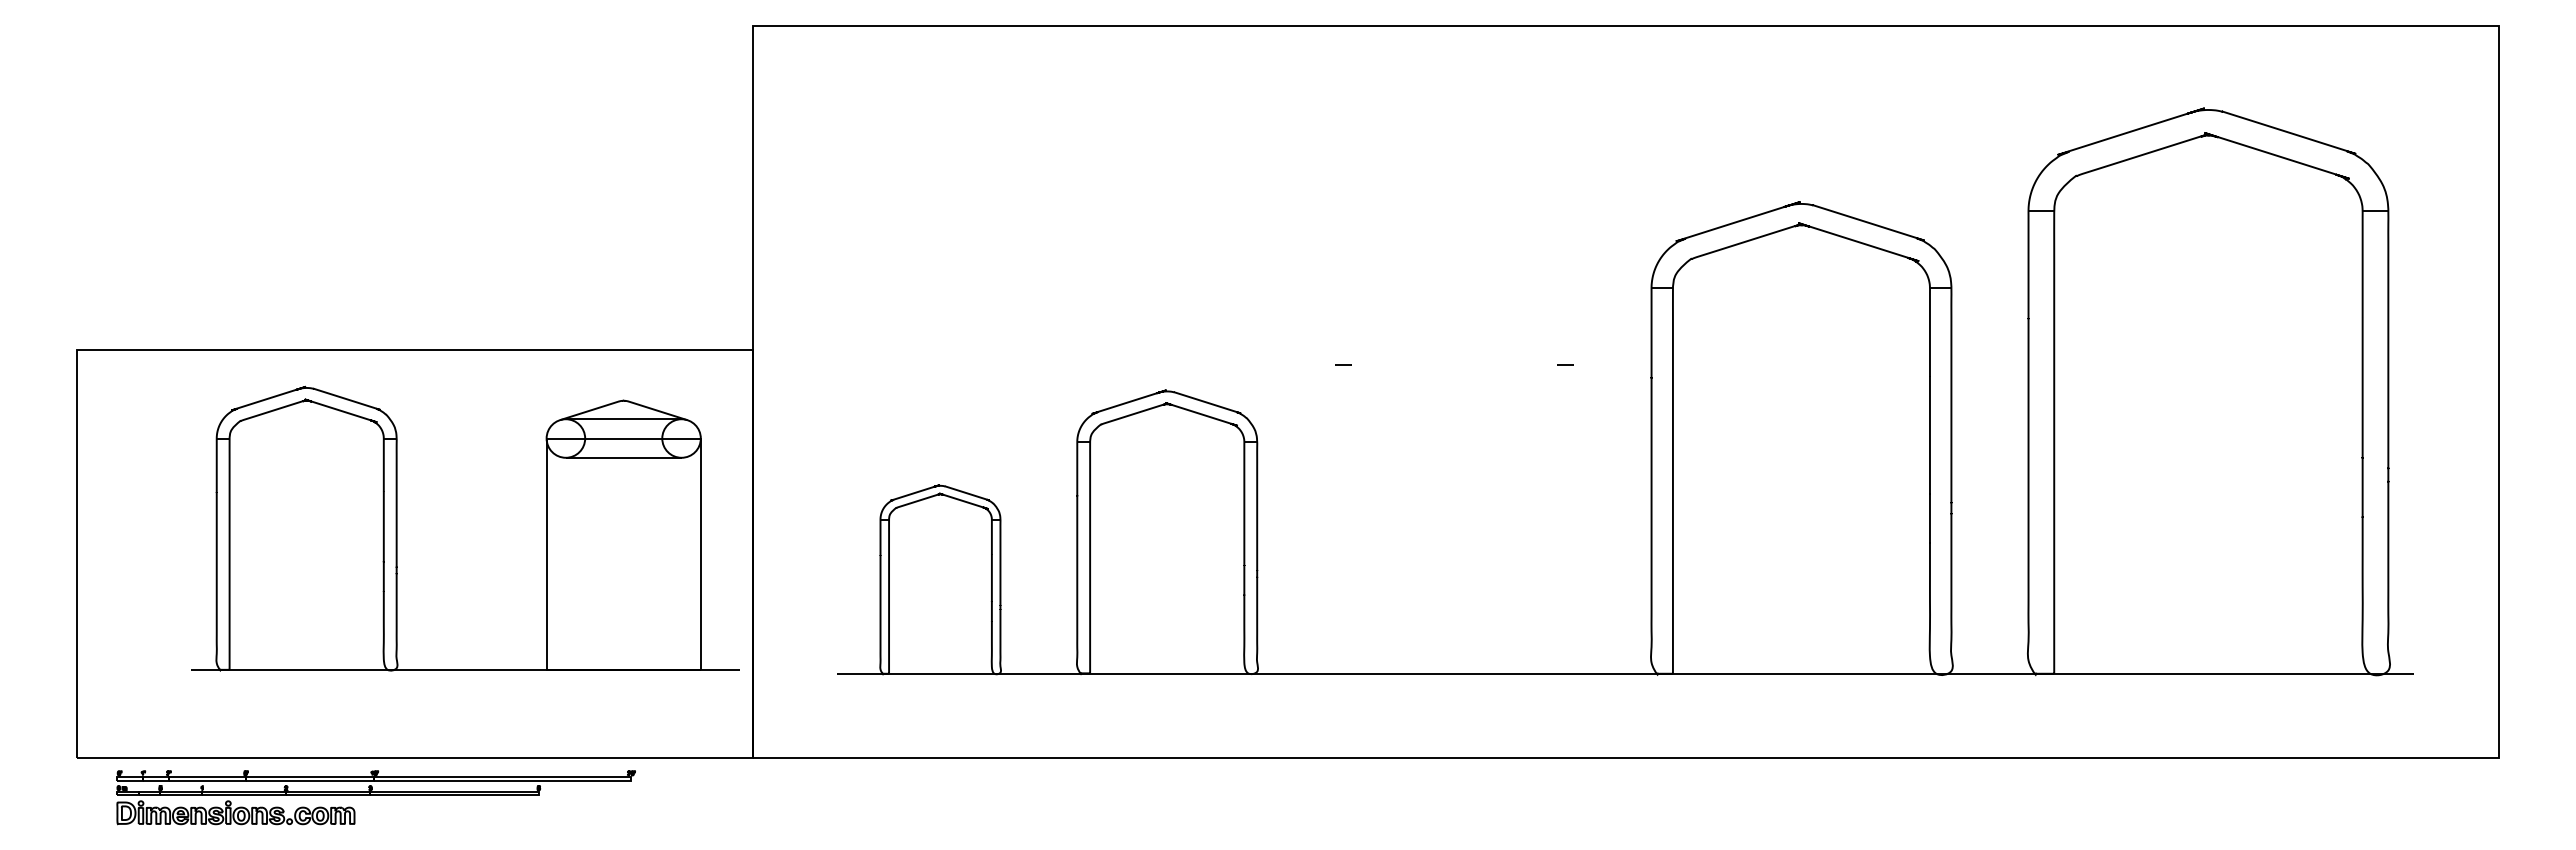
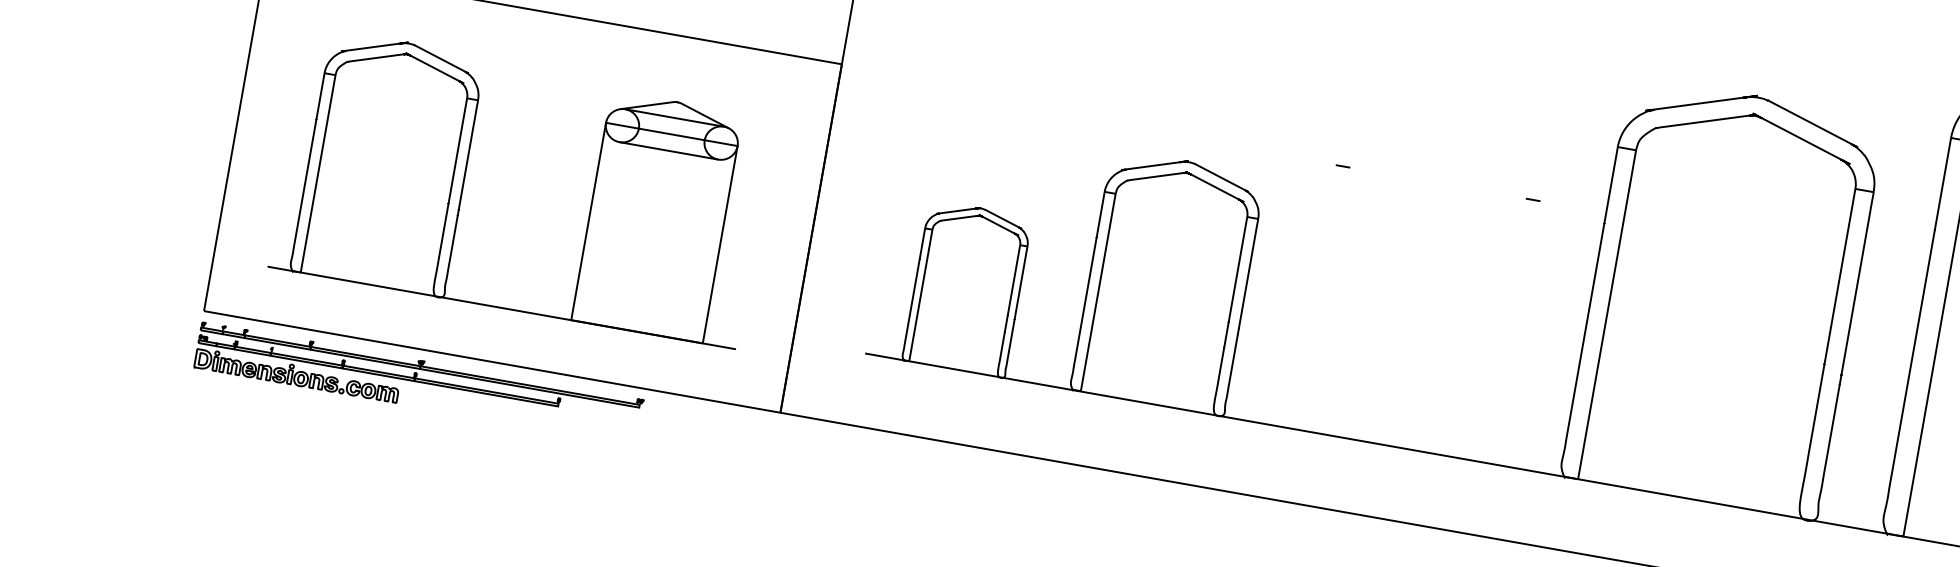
part: (397, 528) -> (465, 177), moved
part: (375, 797) -> (418, 383), moved

